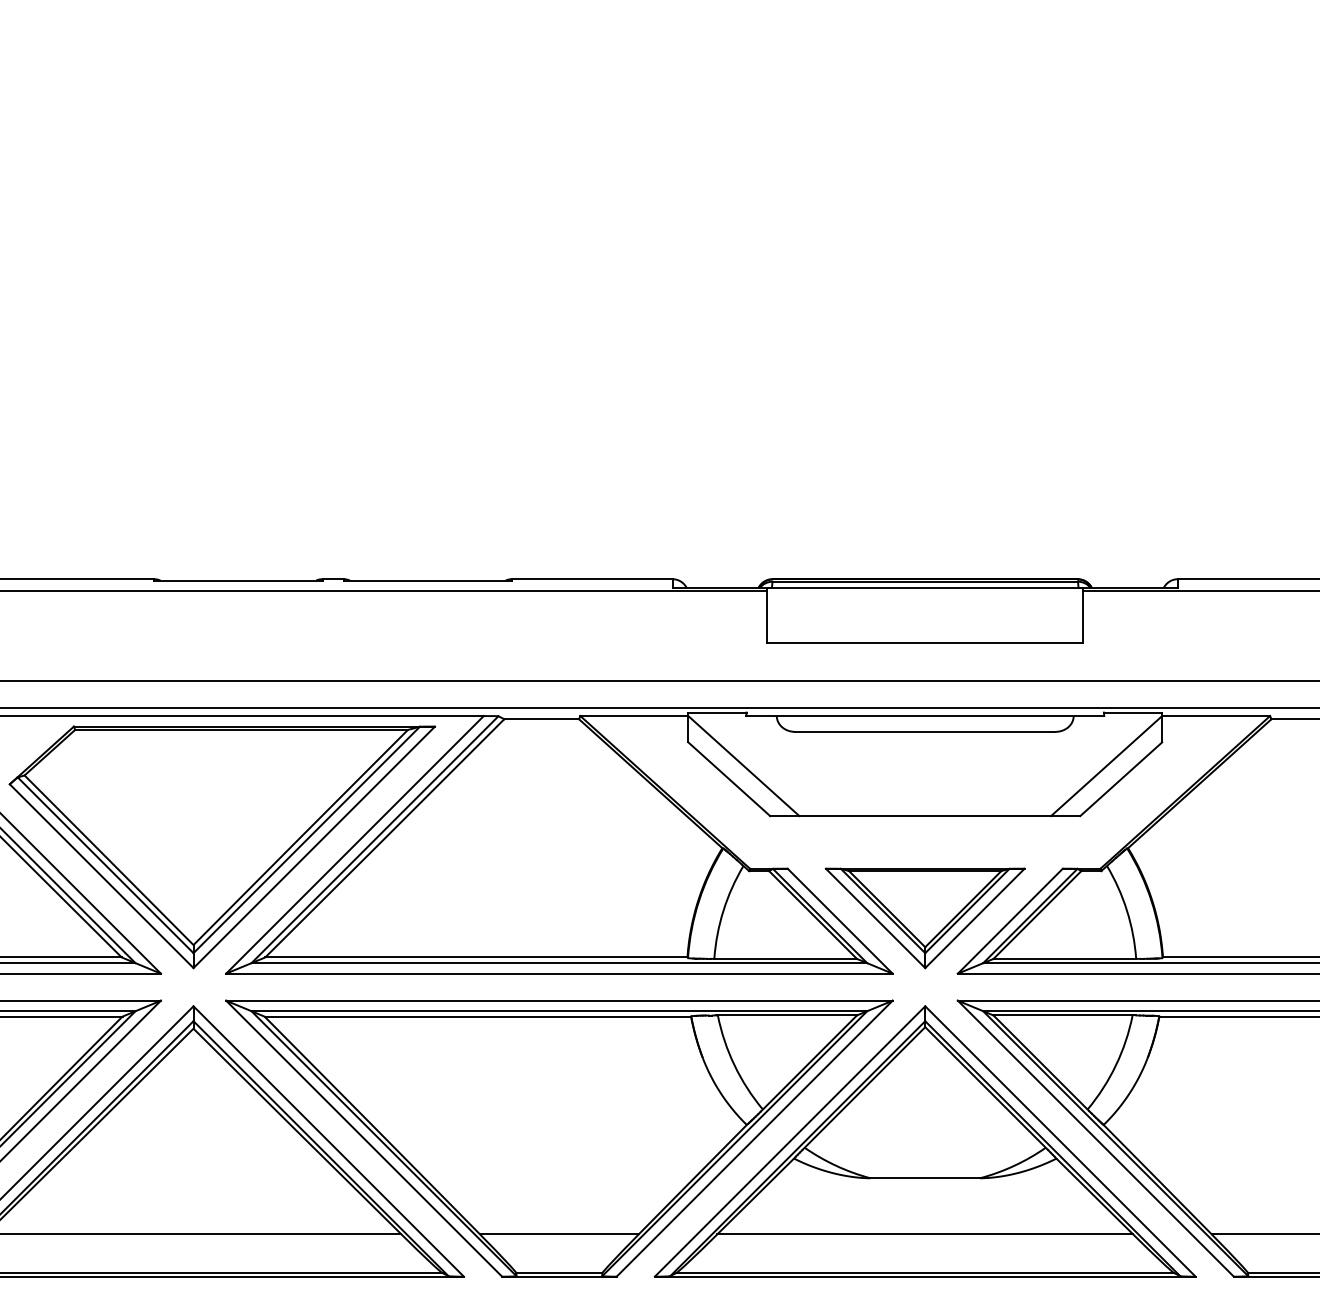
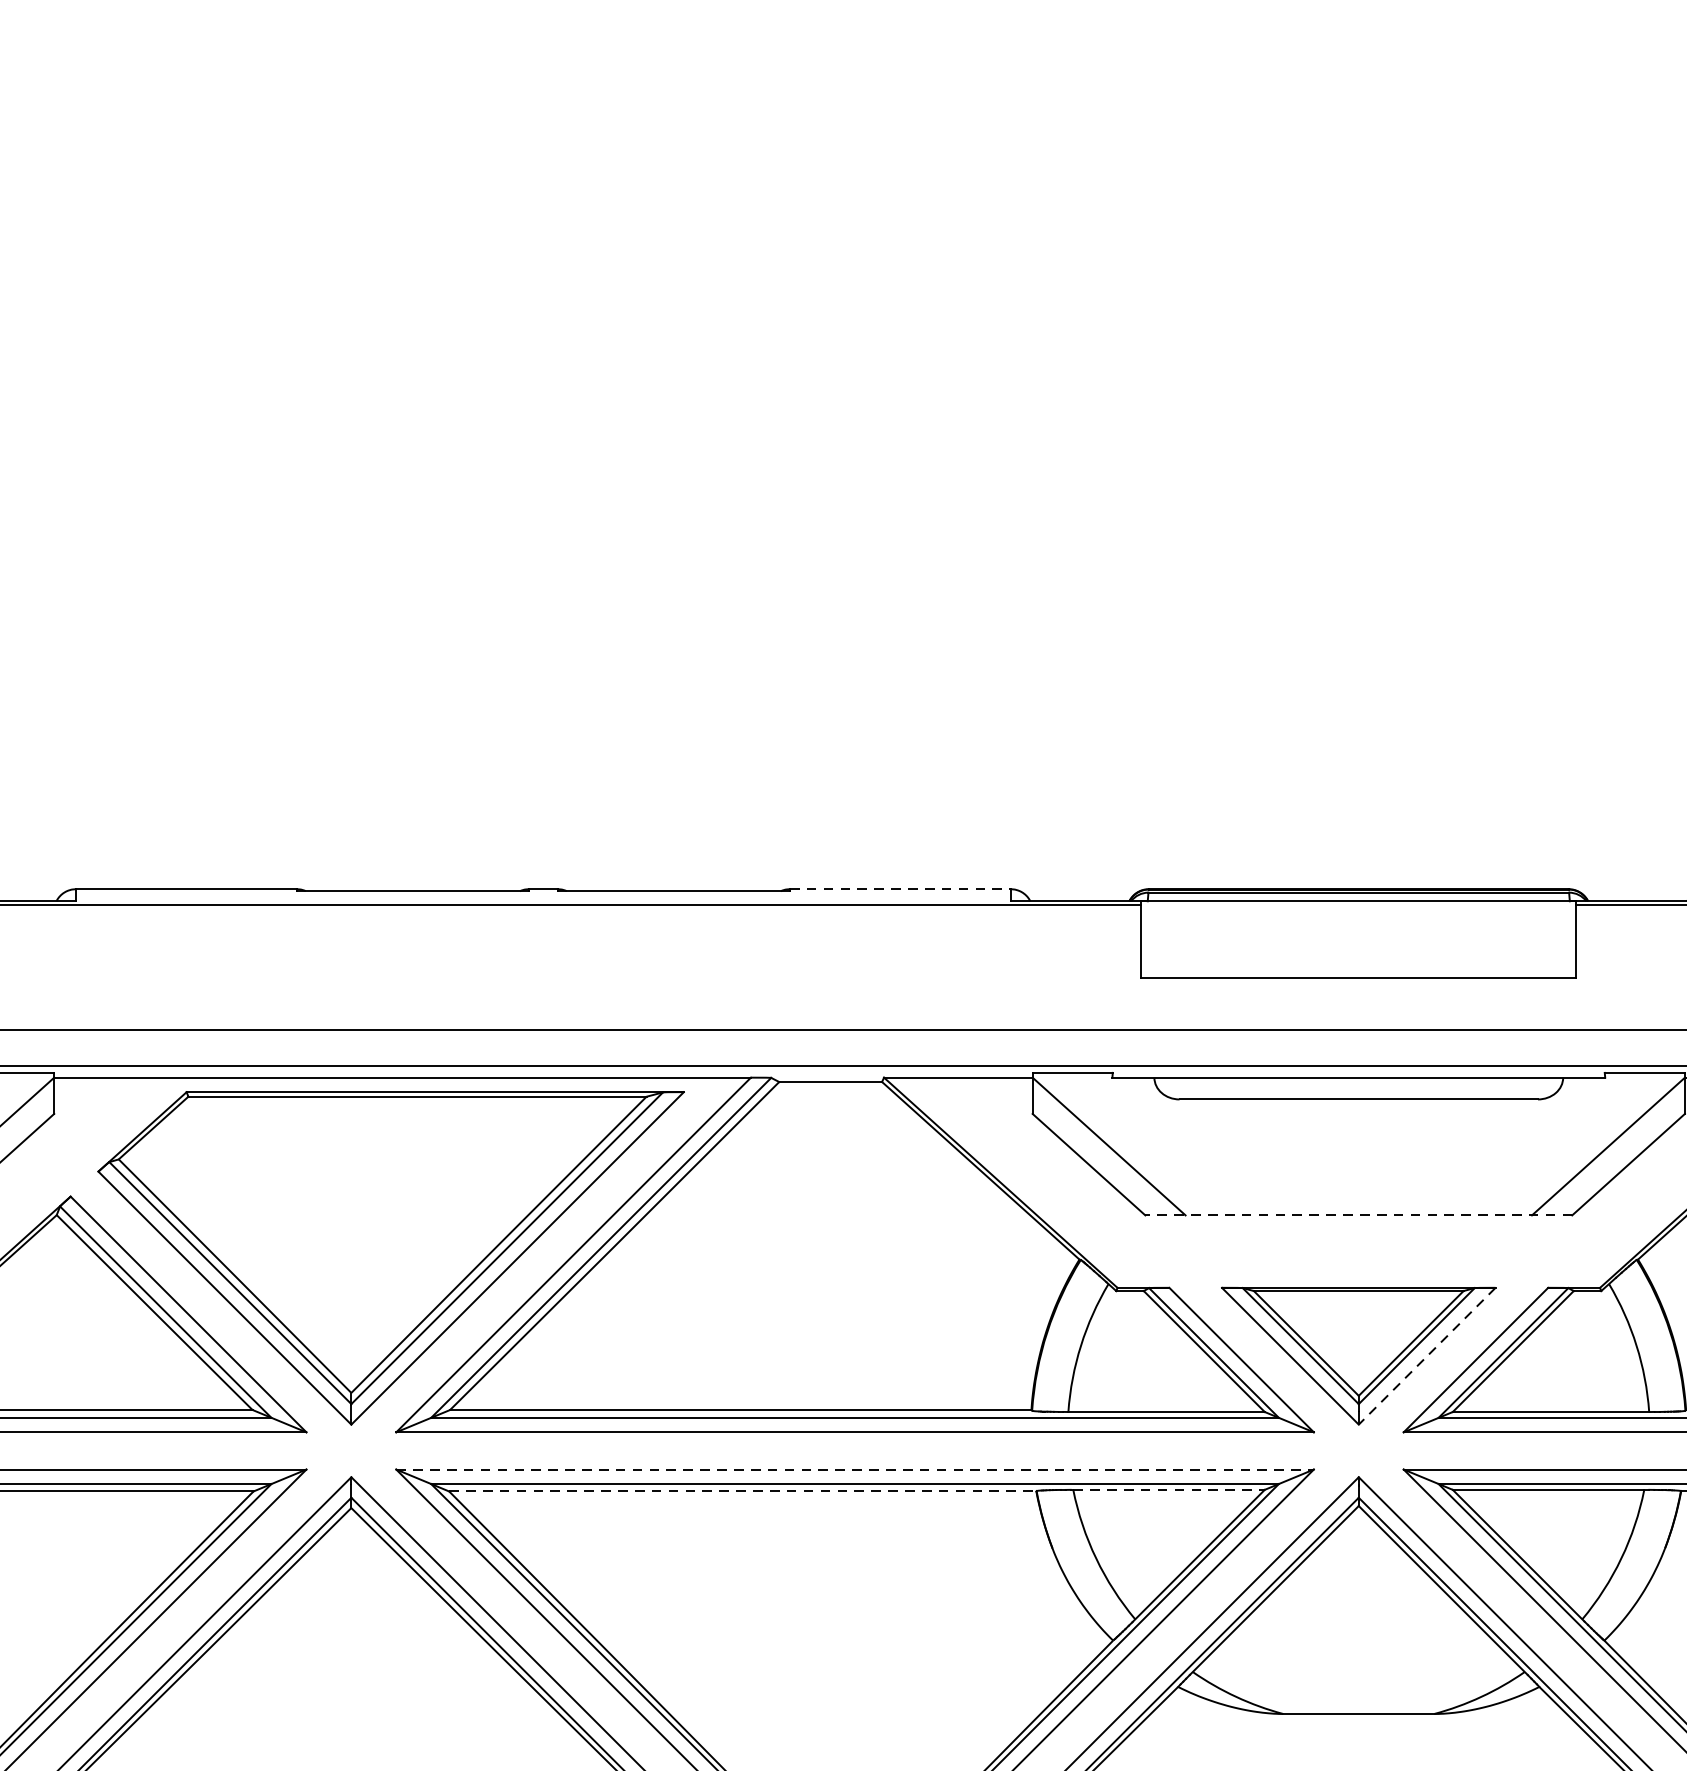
line: (592, 579) -> (900, 889), solid -> dashed
line: (924, 816) -> (1357, 1215), solid -> dashed
line: (974, 918) -> (1426, 1356), solid -> dashed
line: (559, 1000) -> (855, 1469), solid -> dashed
line: (787, 1015) -> (1169, 1489), solid -> dashed
line: (478, 1016) -> (743, 1491), solid -> dashed

